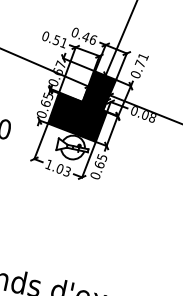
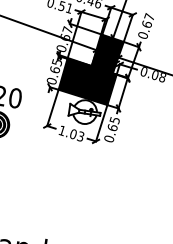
text: (141, 59) -> (147, 19), 0.71 -> 0.67

